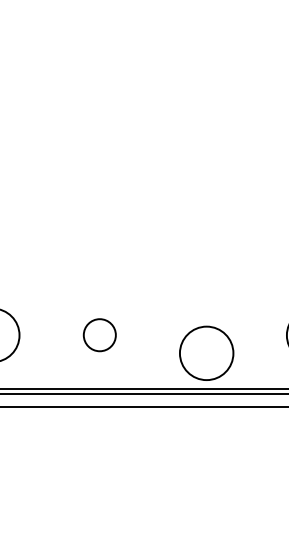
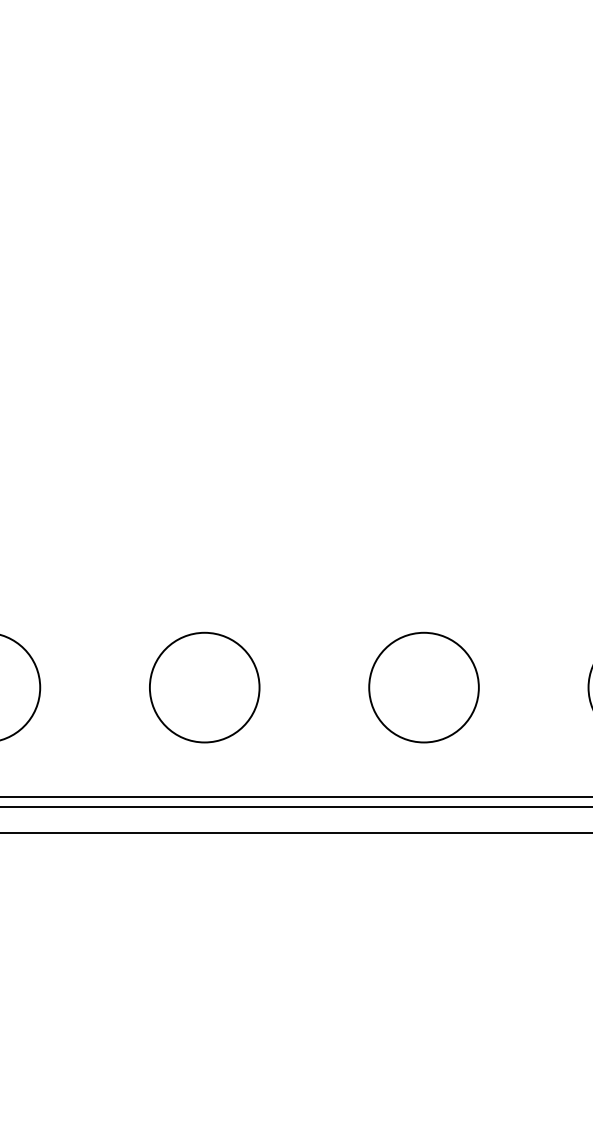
circle: (99, 334) -> (204, 685), size x1.67
circle: (206, 352) -> (423, 685), moved

